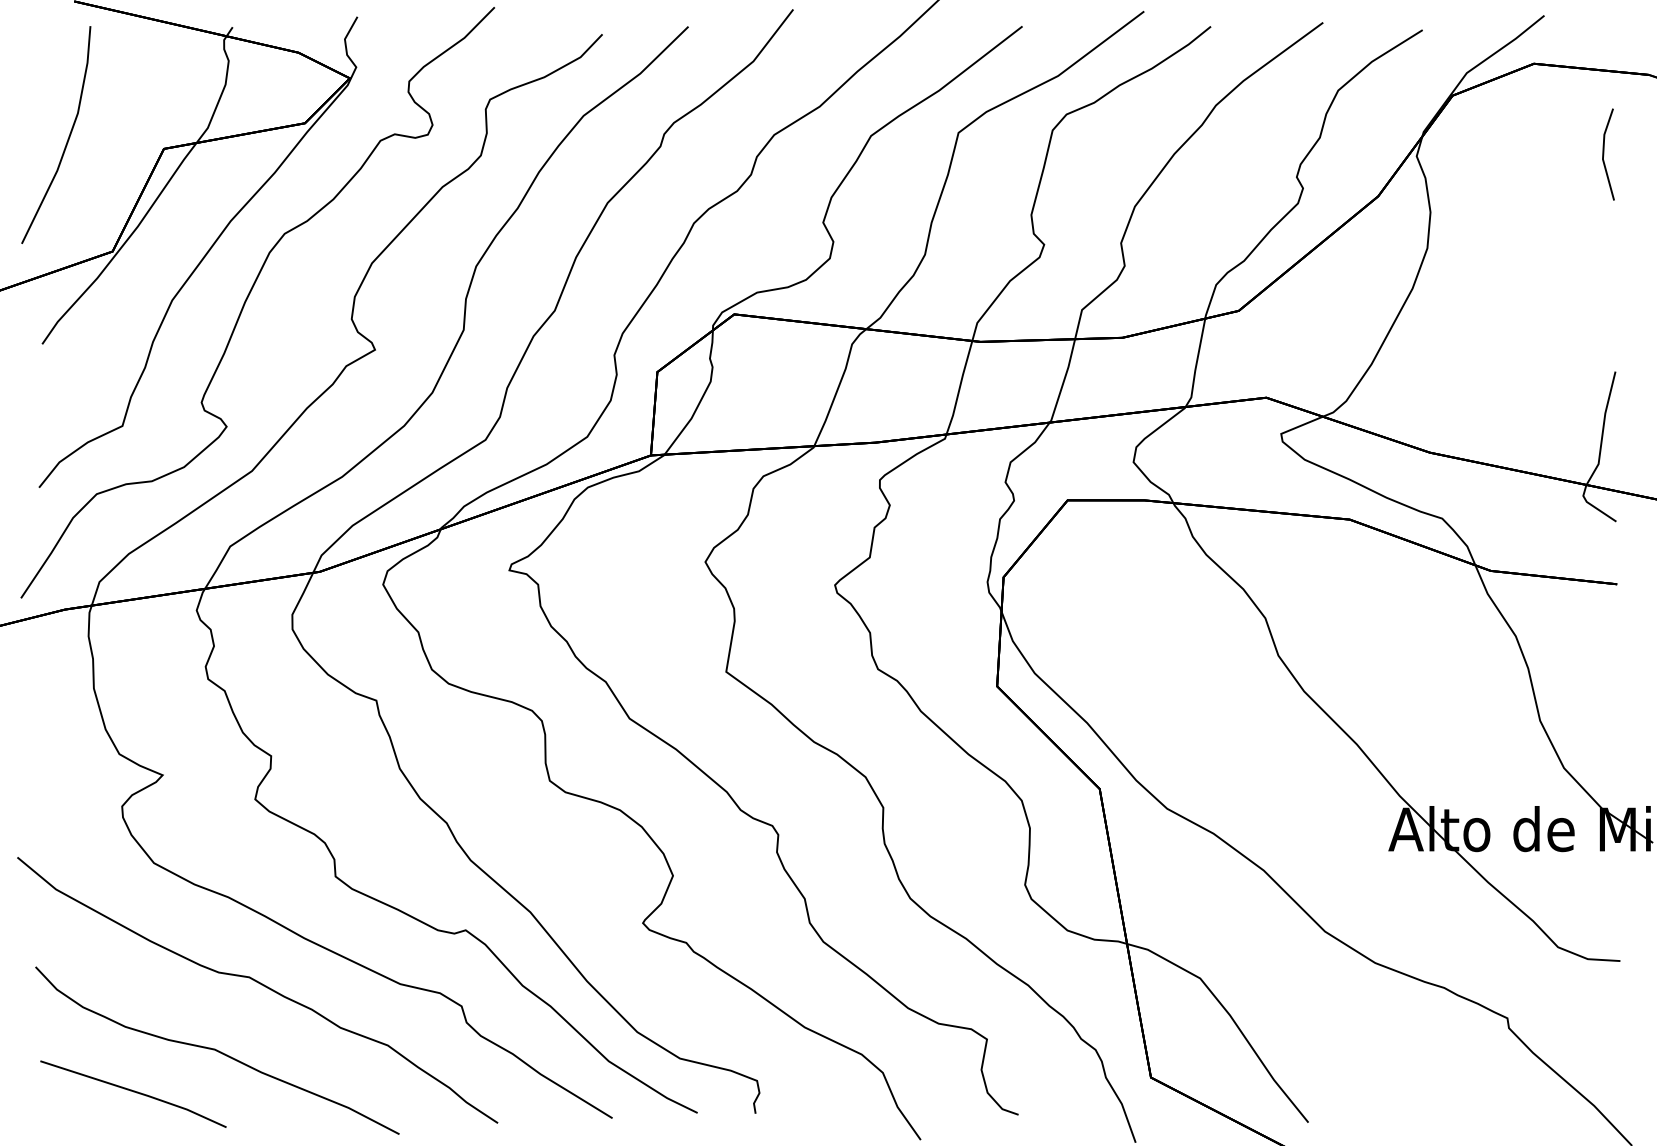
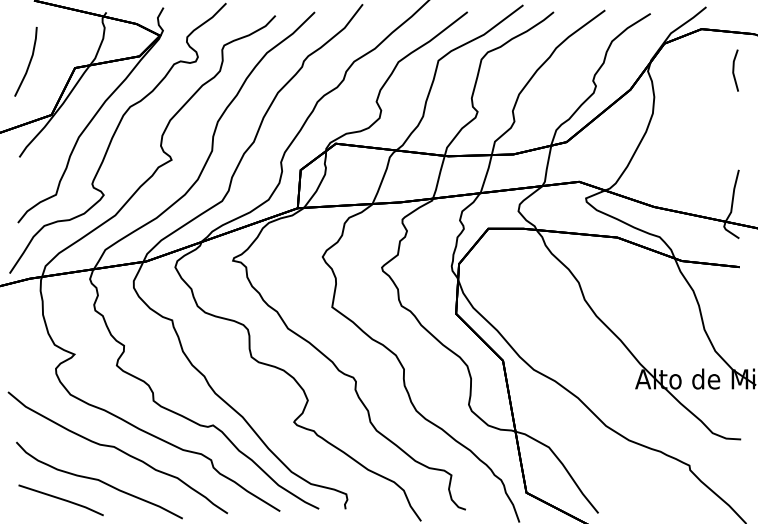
part: (55, 134) -> (25, 61), size x0.7

